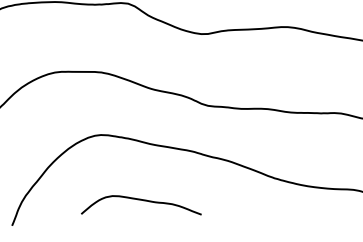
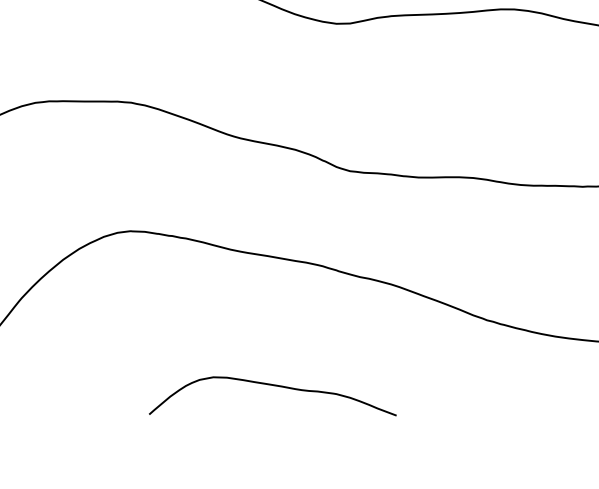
curve: (143, 201) -> (277, 388), moved

